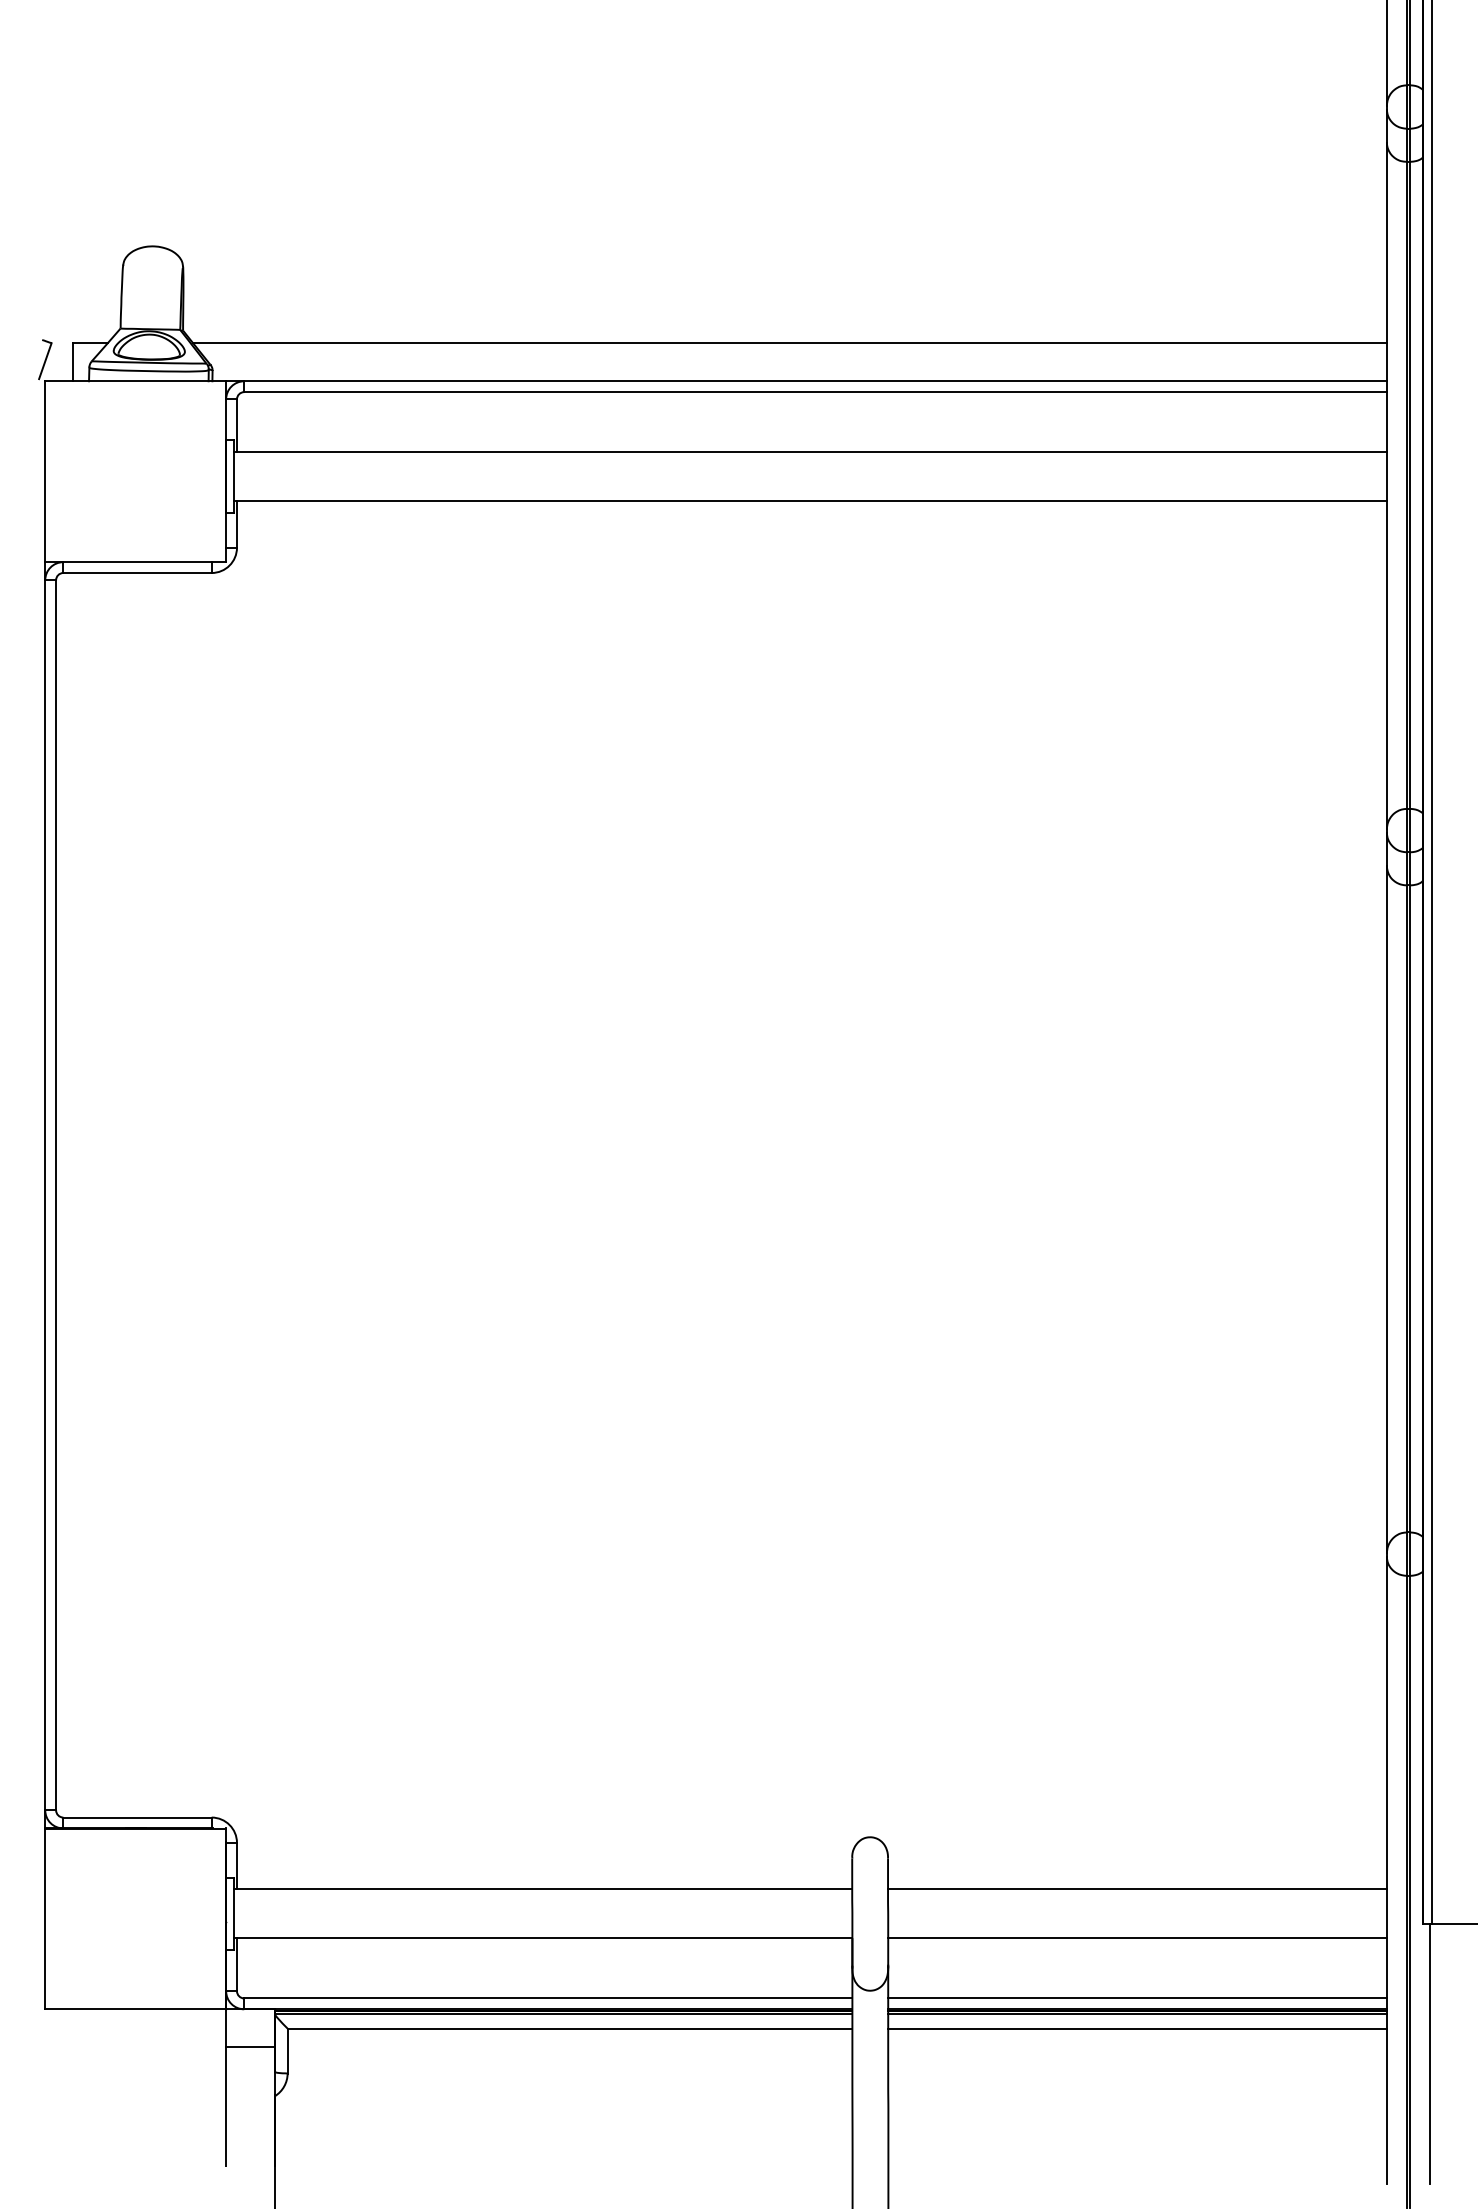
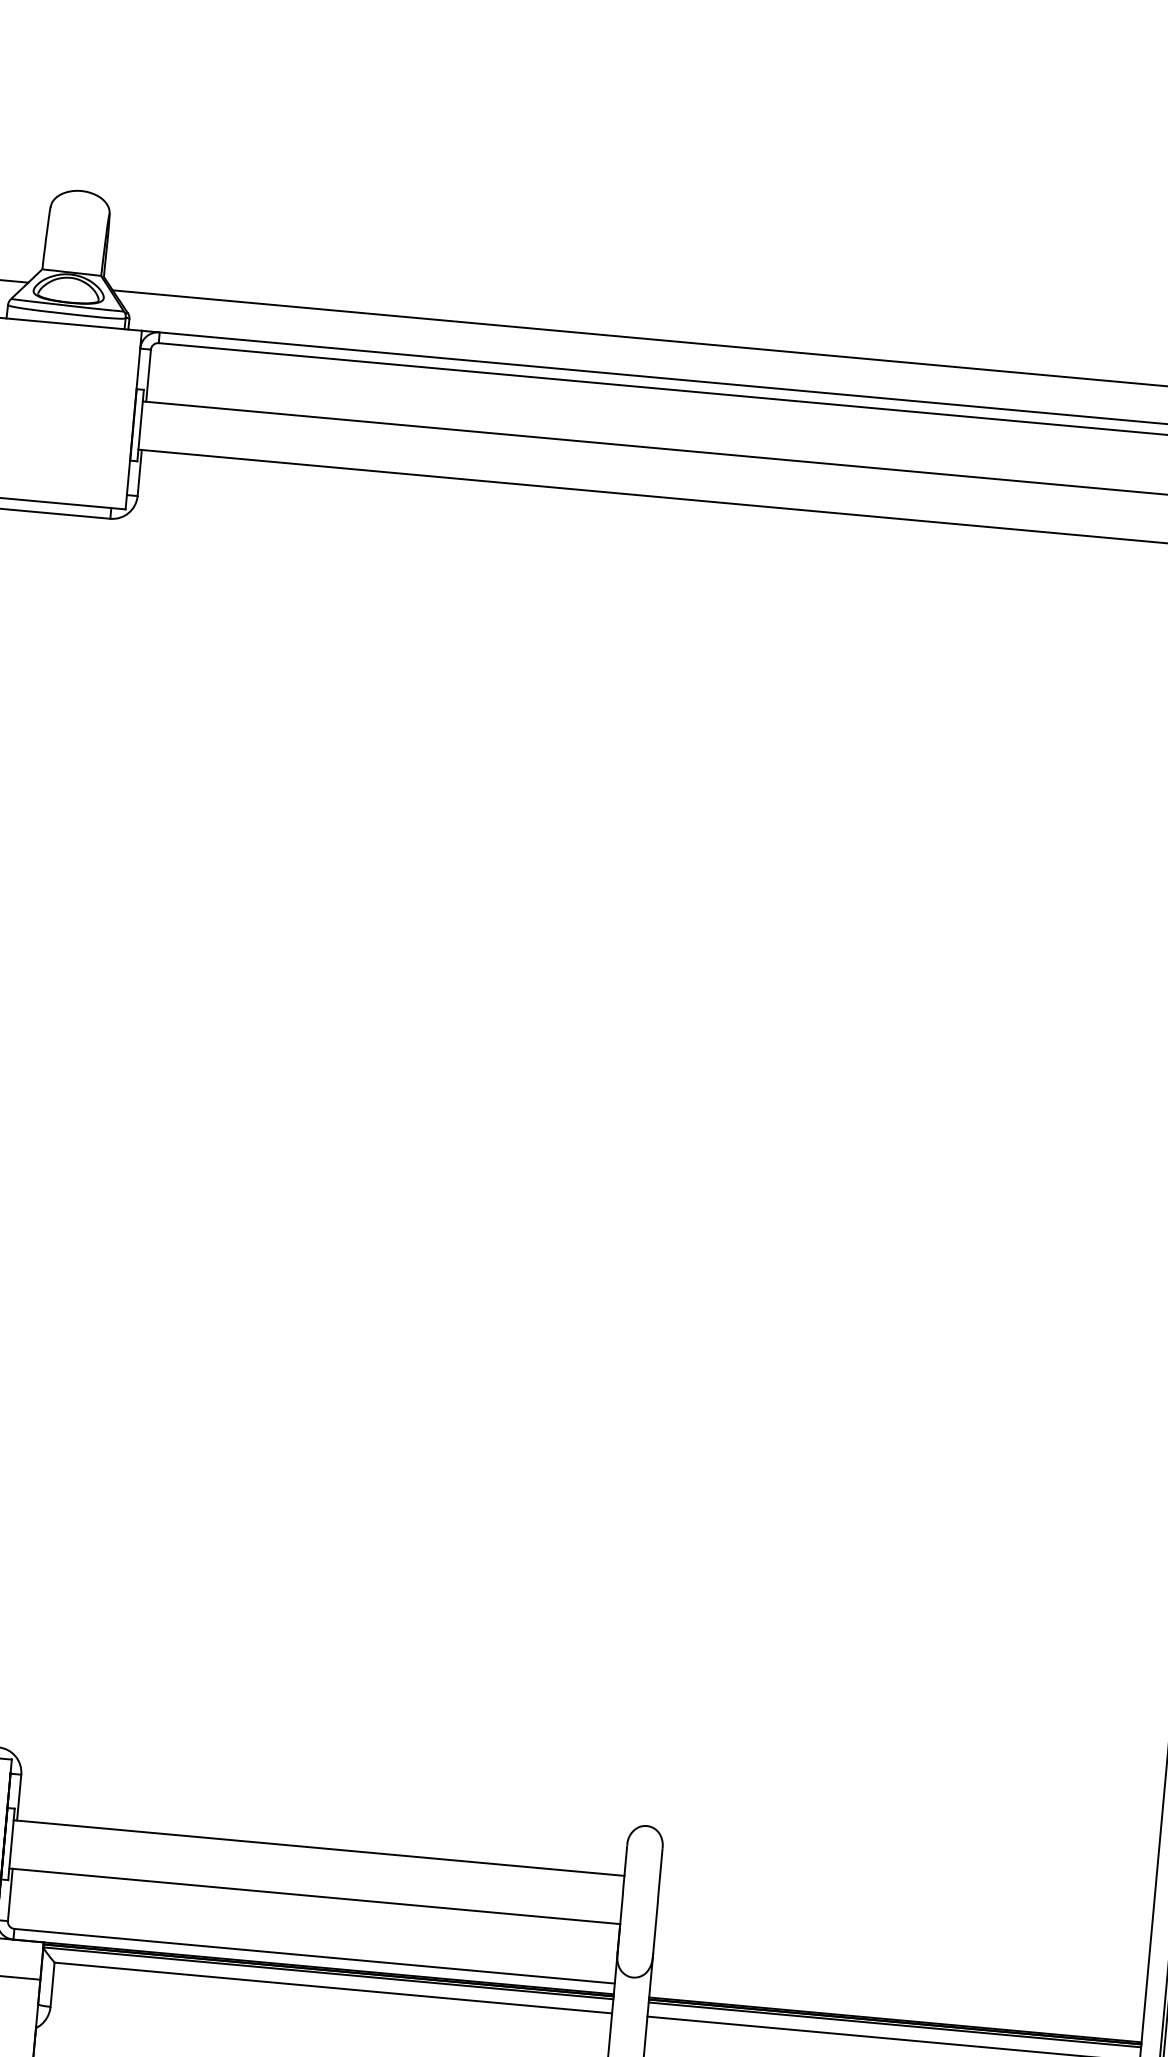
line: (1137, 1889) -> (906, 1901), removed
line: (1137, 1938) -> (901, 1950), removed
line: (1137, 1998) -> (896, 2009), removed

